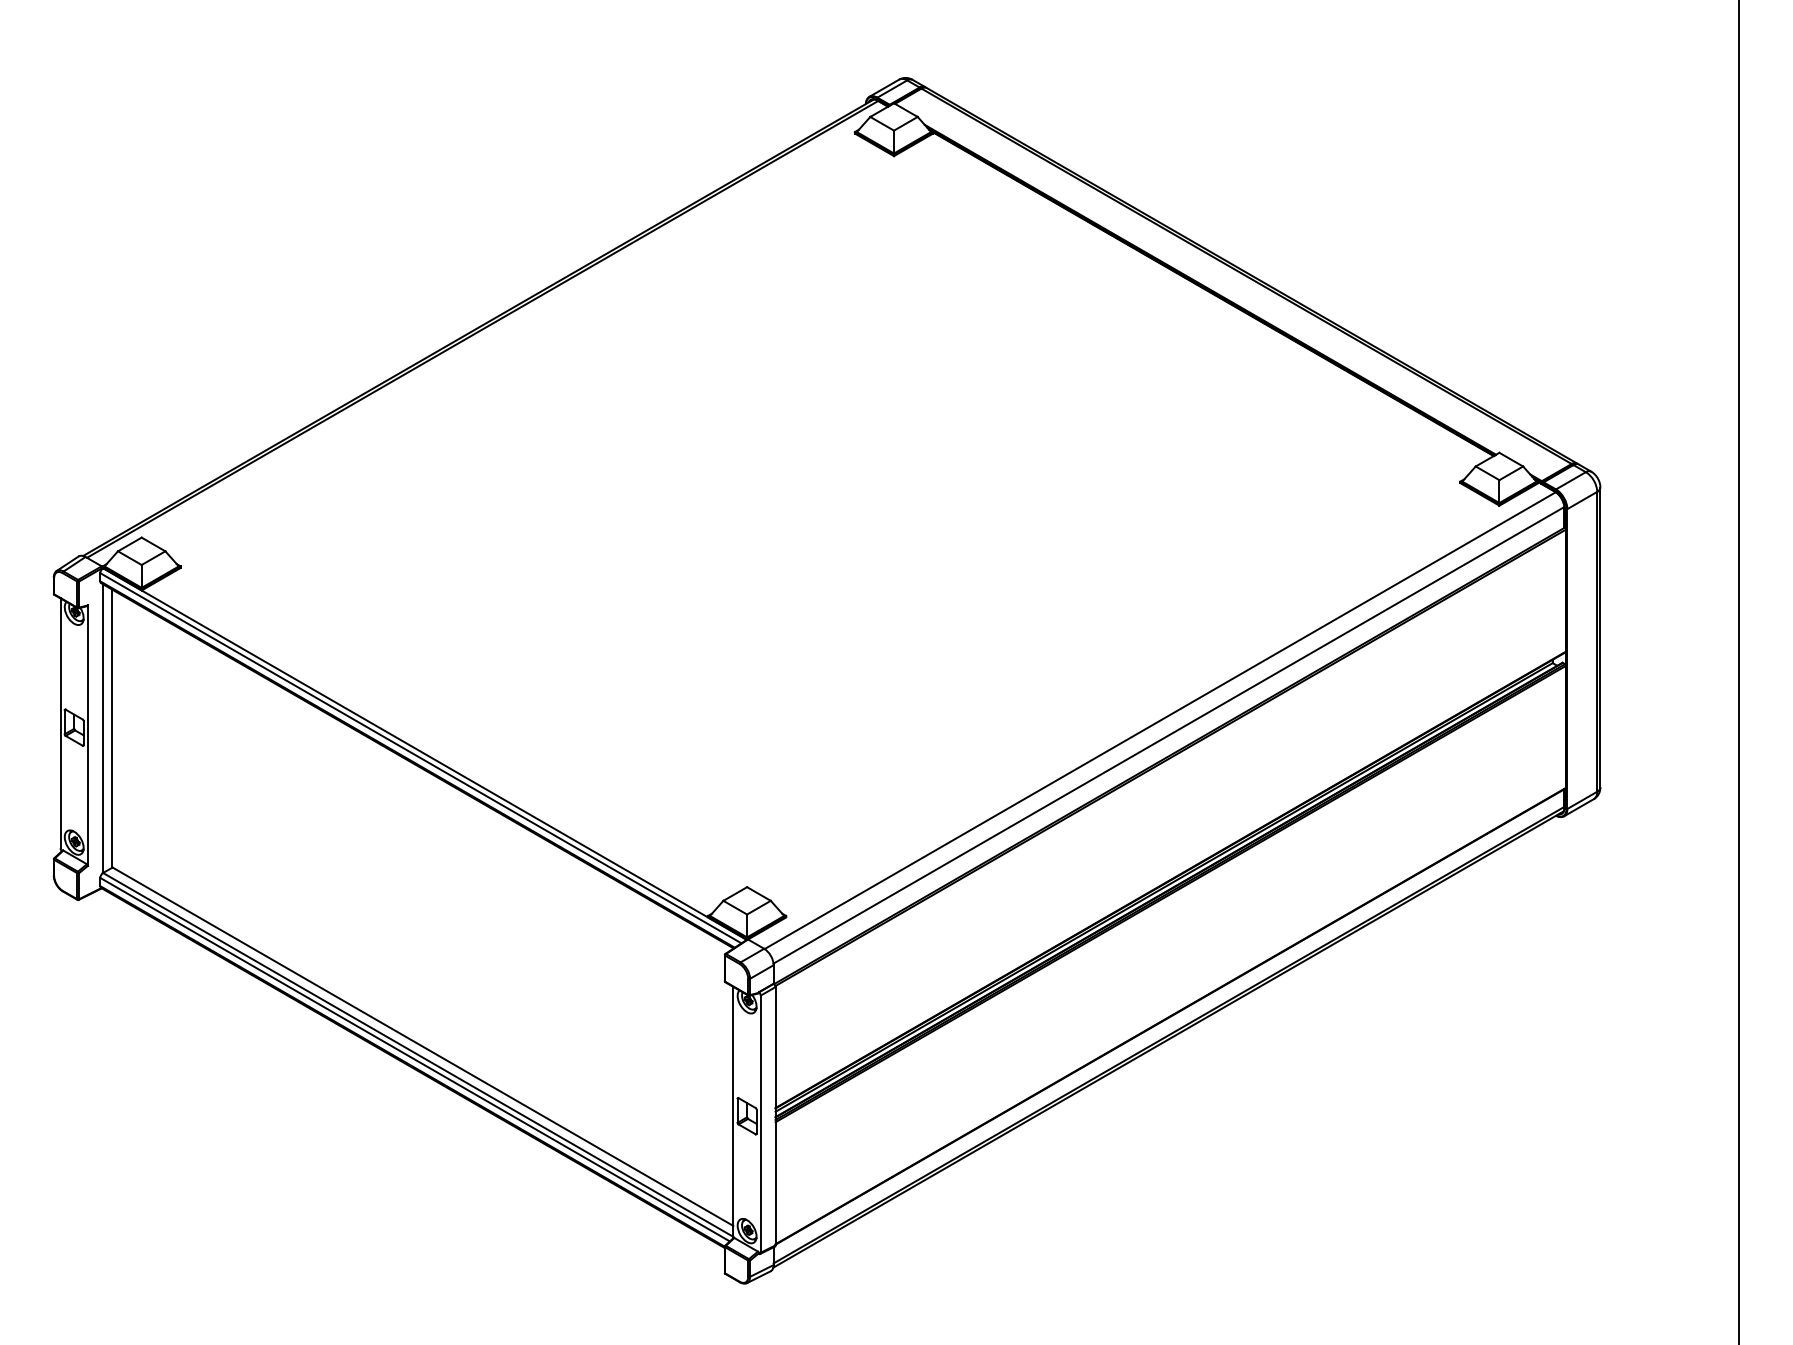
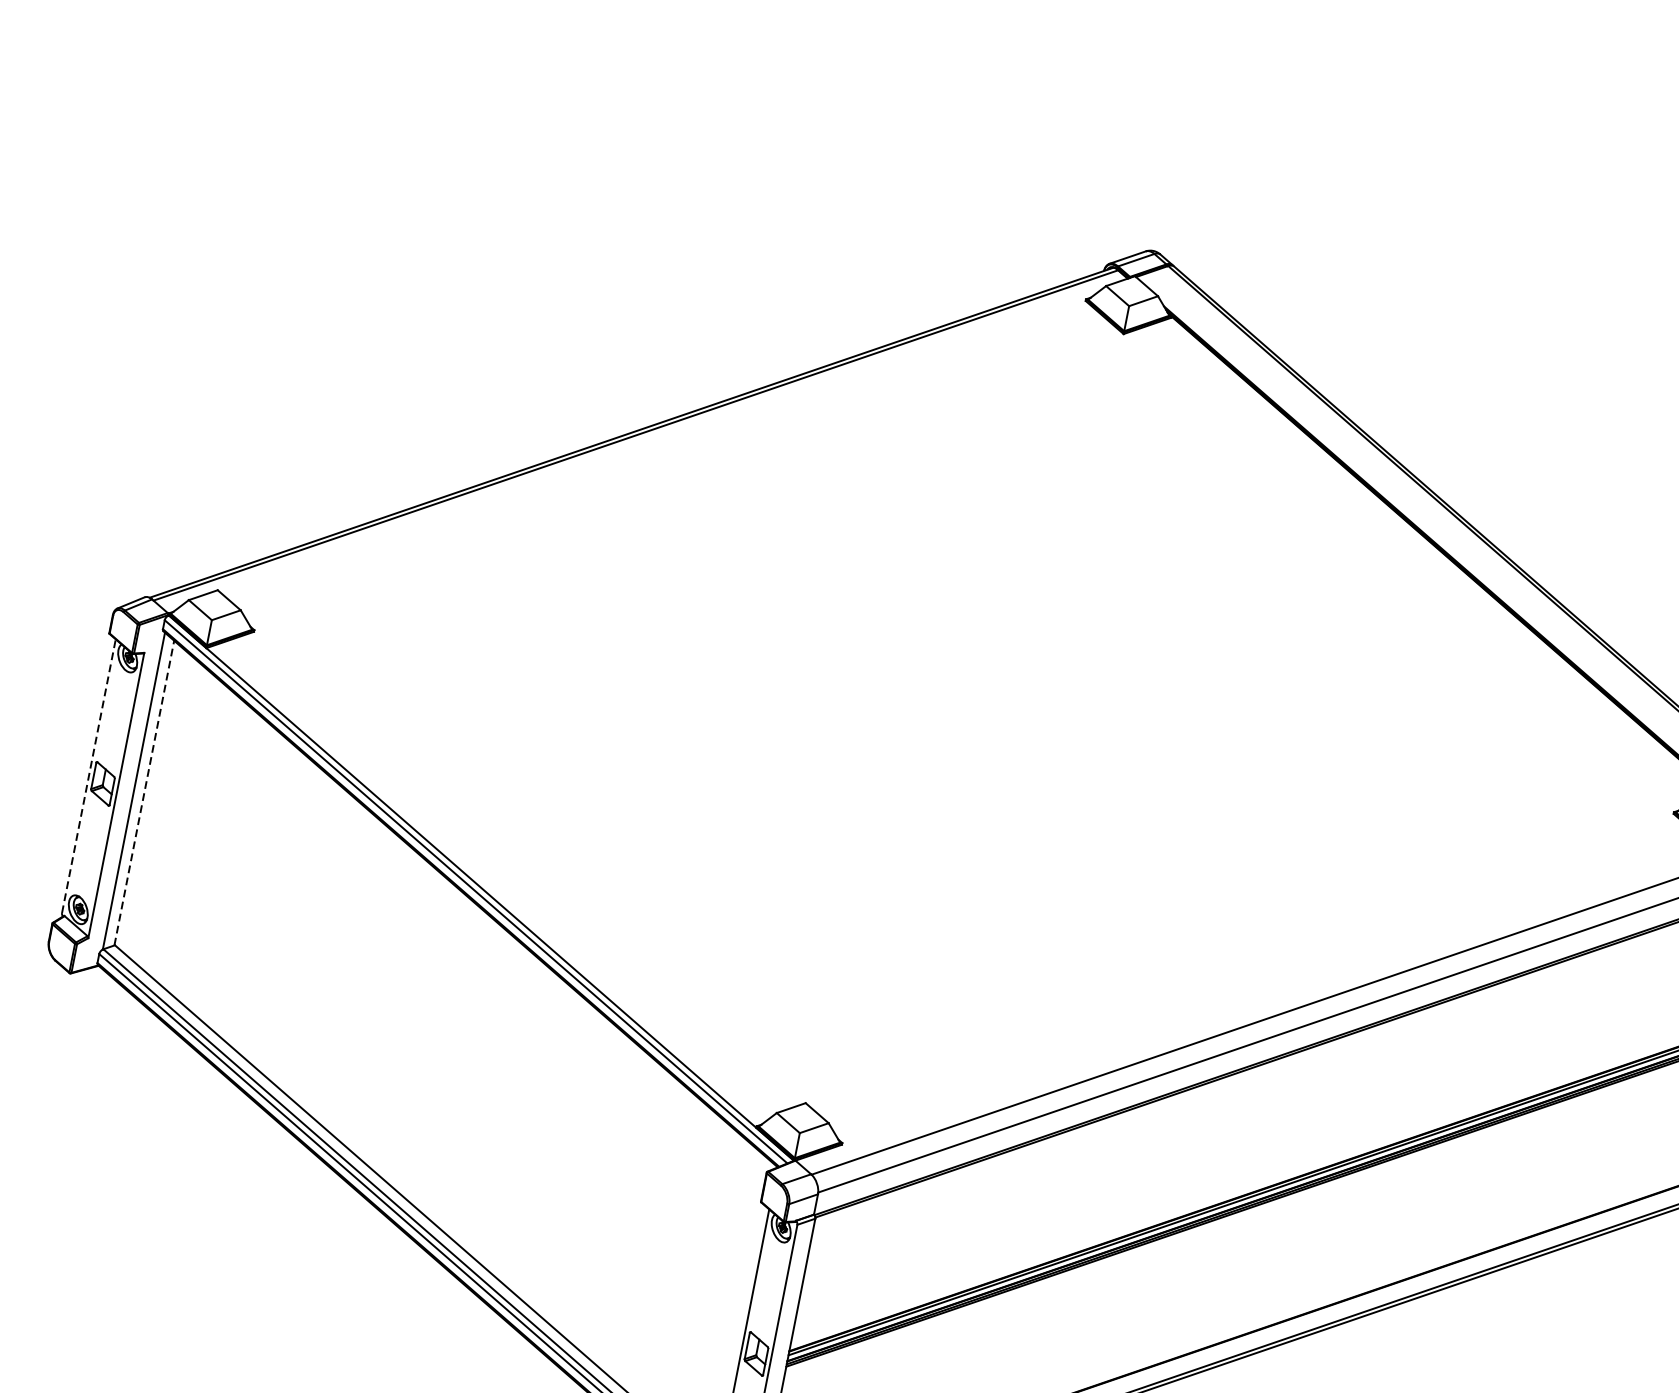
line: (60, 723) -> (88, 776), solid -> dashed
line: (112, 728) -> (144, 793), solid -> dashed

